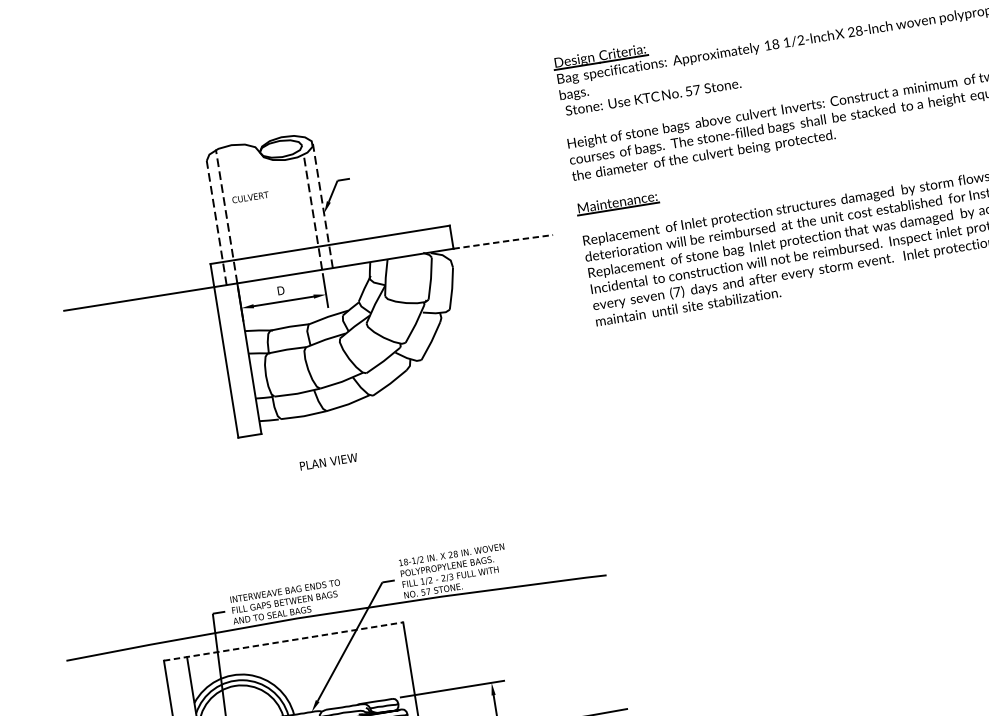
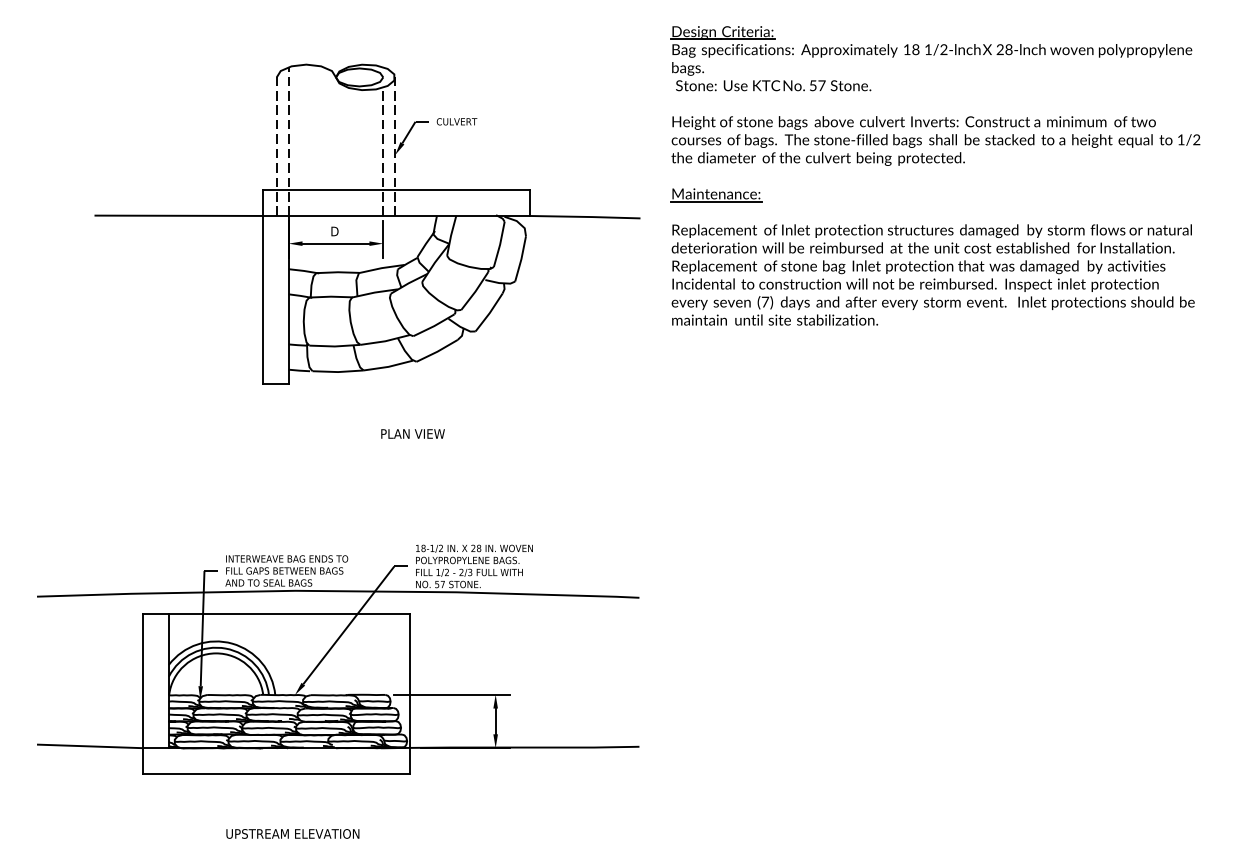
text: (250, 197) -> (456, 121), moved
line: (503, 241) -> (585, 216), dashed -> solid
text: (328, 461) -> (412, 433), moved
line: (284, 641) -> (277, 613), dashed -> solid

